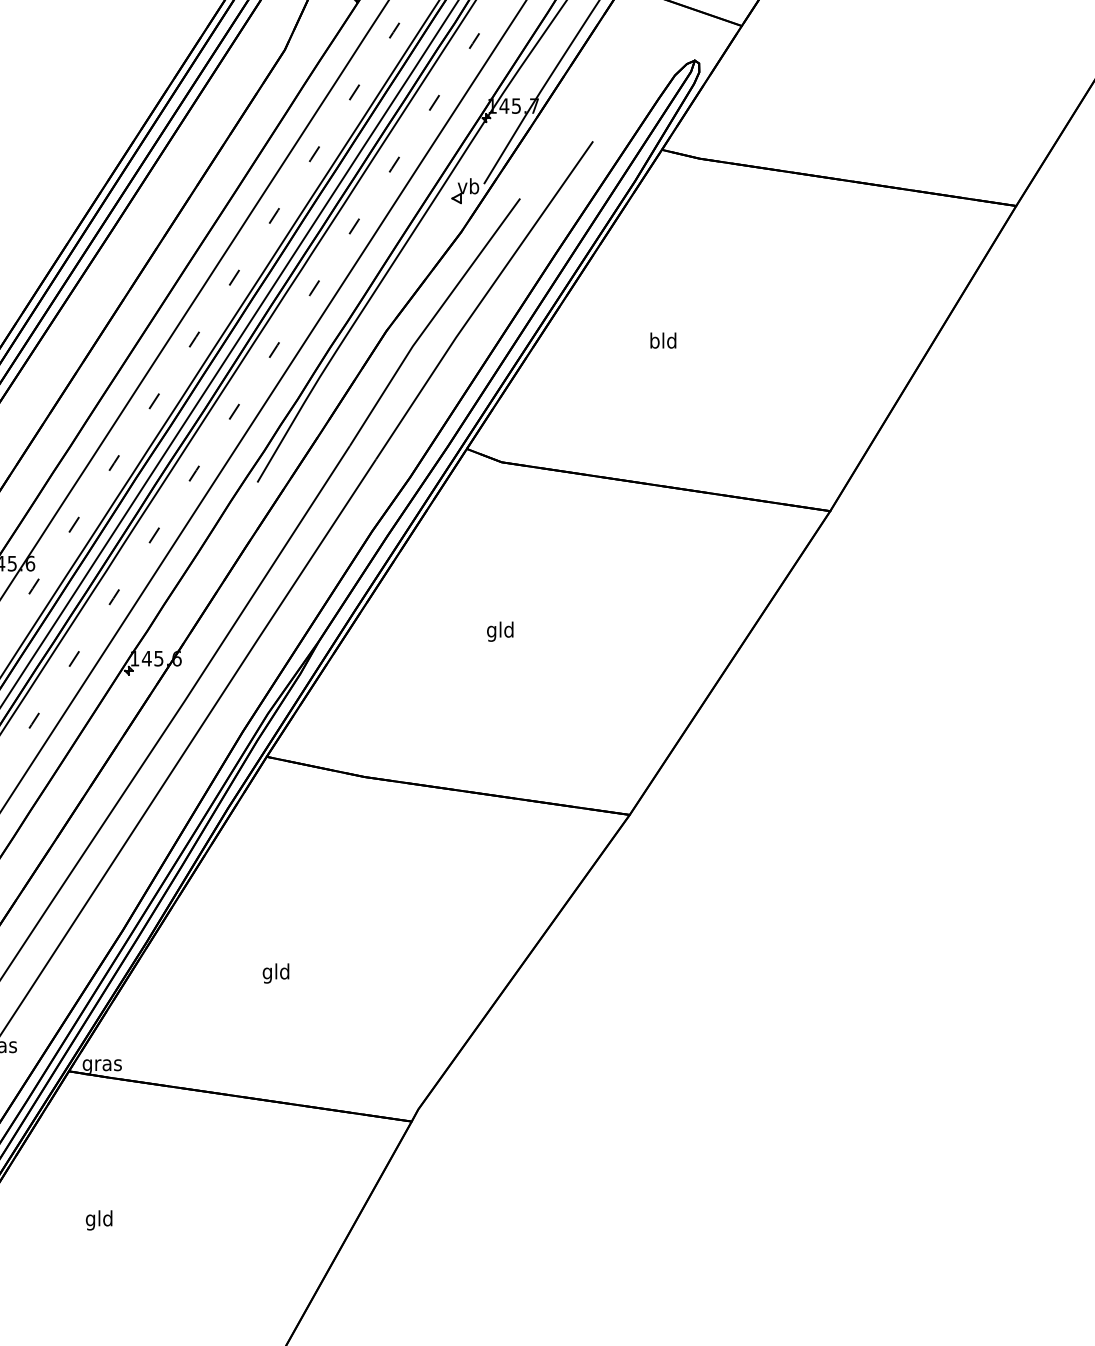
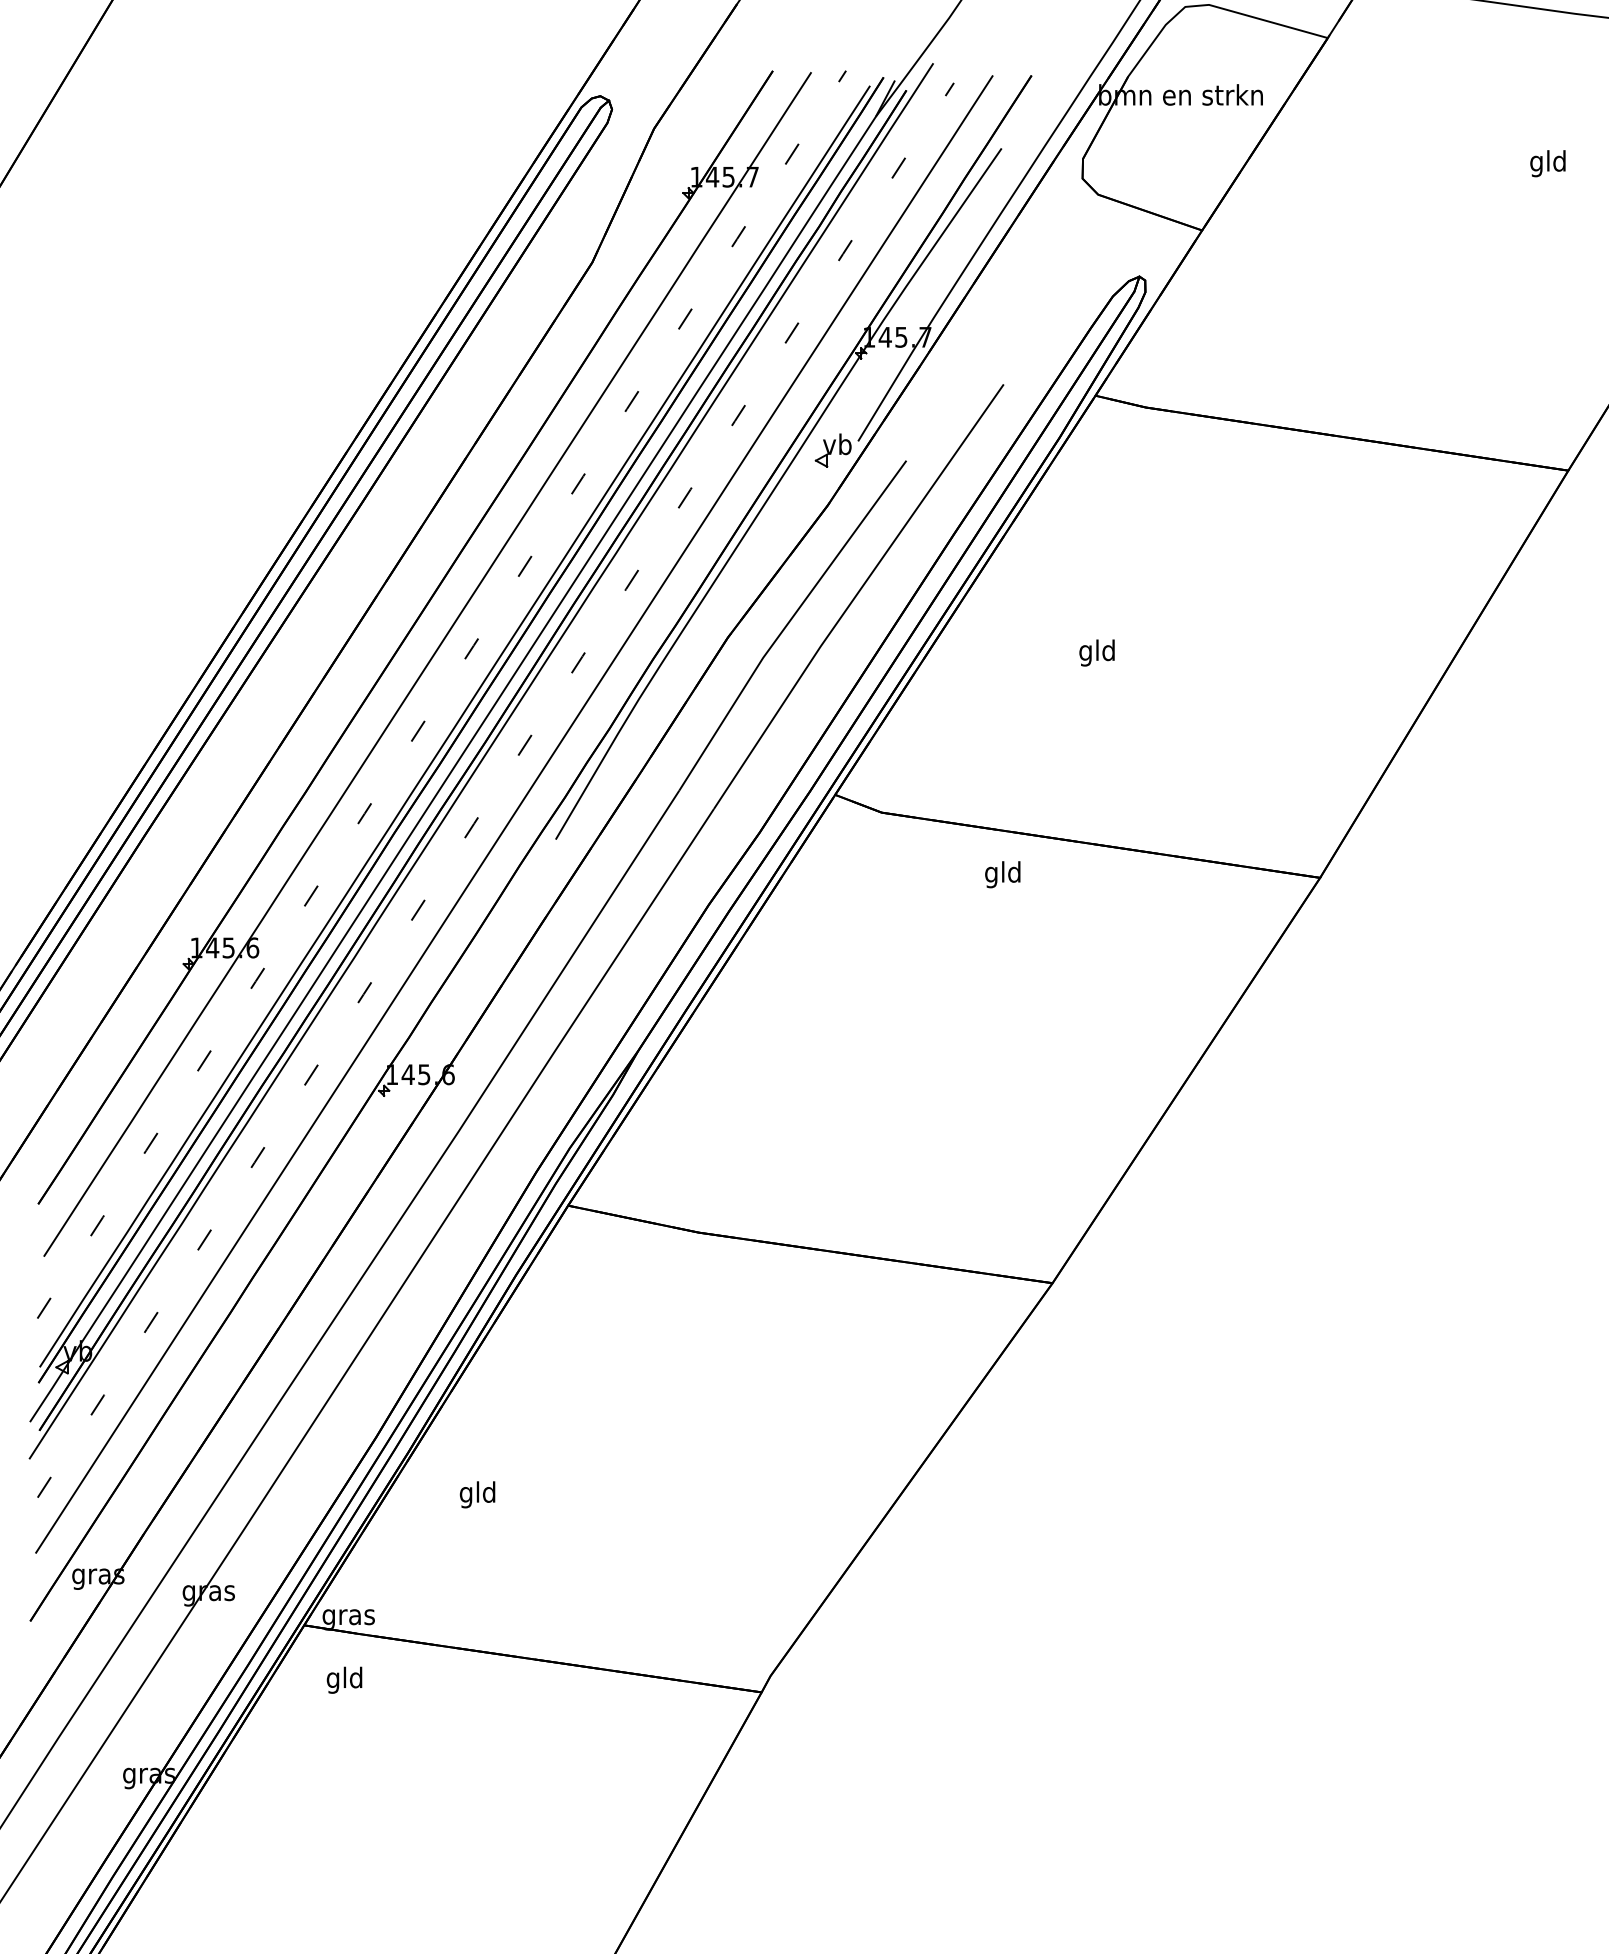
text: (654, 342) -> (1085, 652), bld -> gld
text: (500, 631) -> (1002, 874), moved
text: (275, 973) -> (477, 1494), moved
text: (99, 1219) -> (344, 1679), moved

